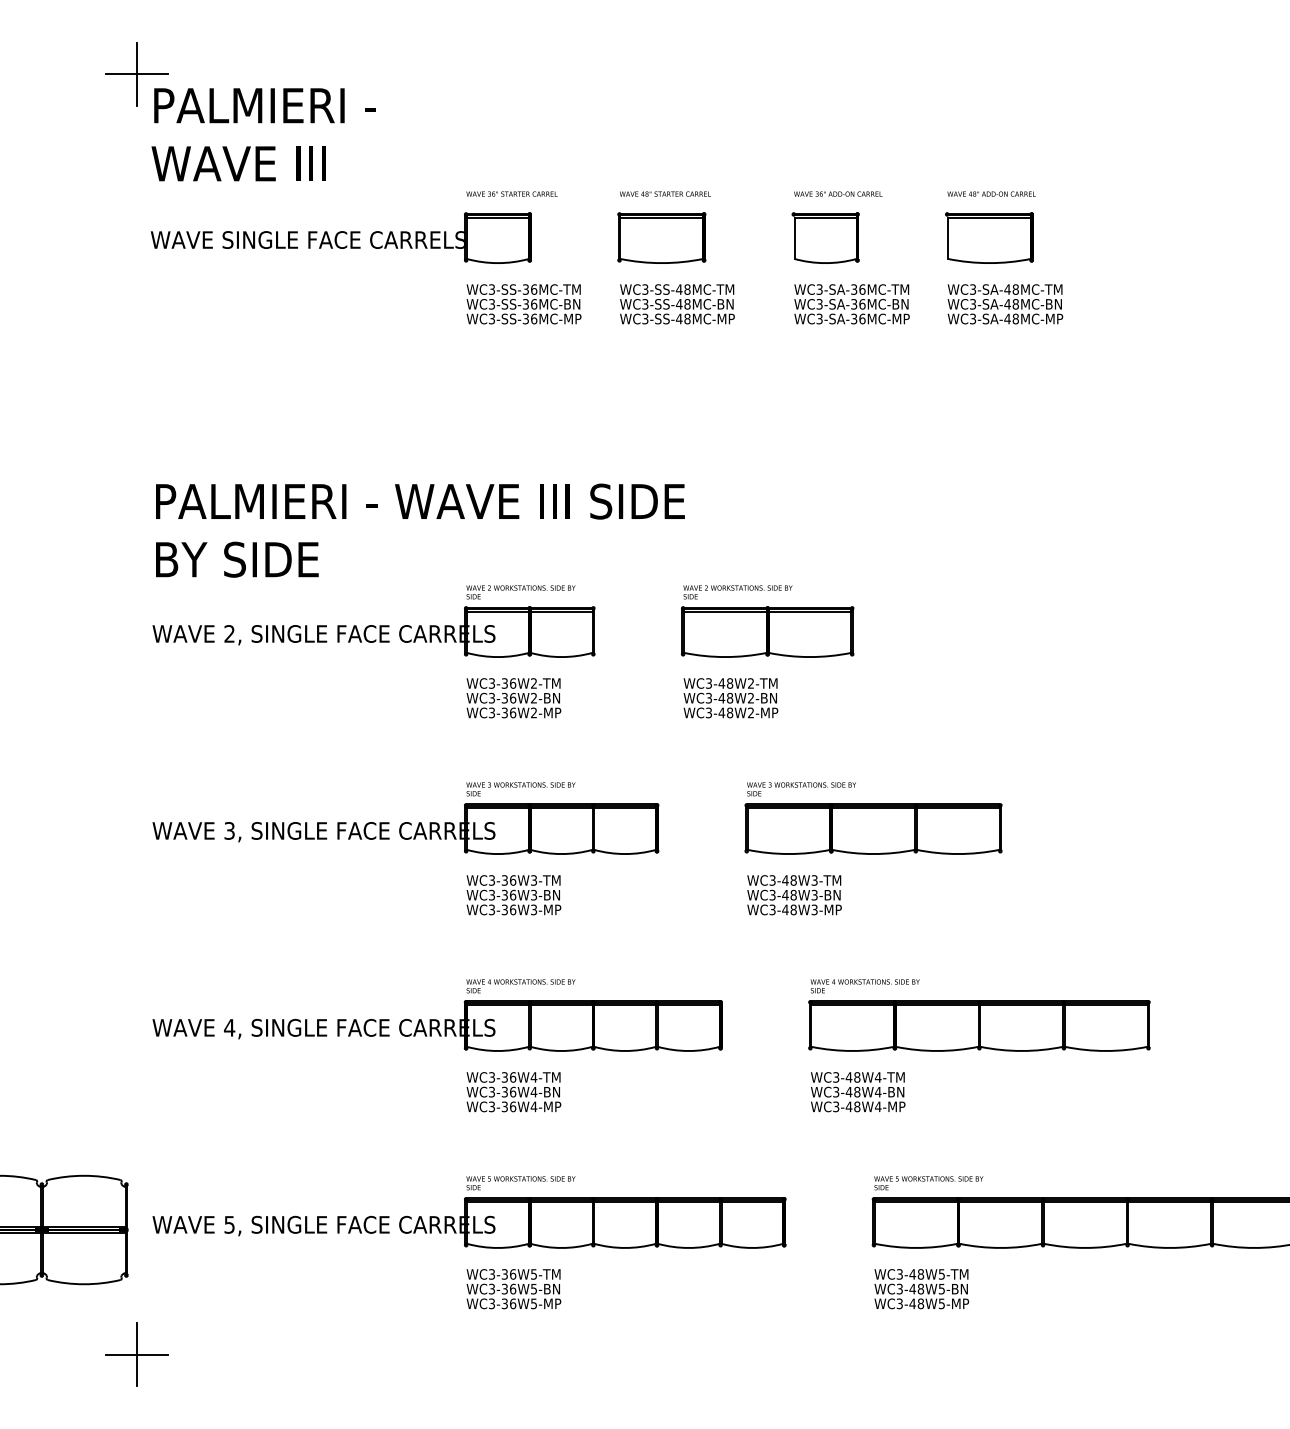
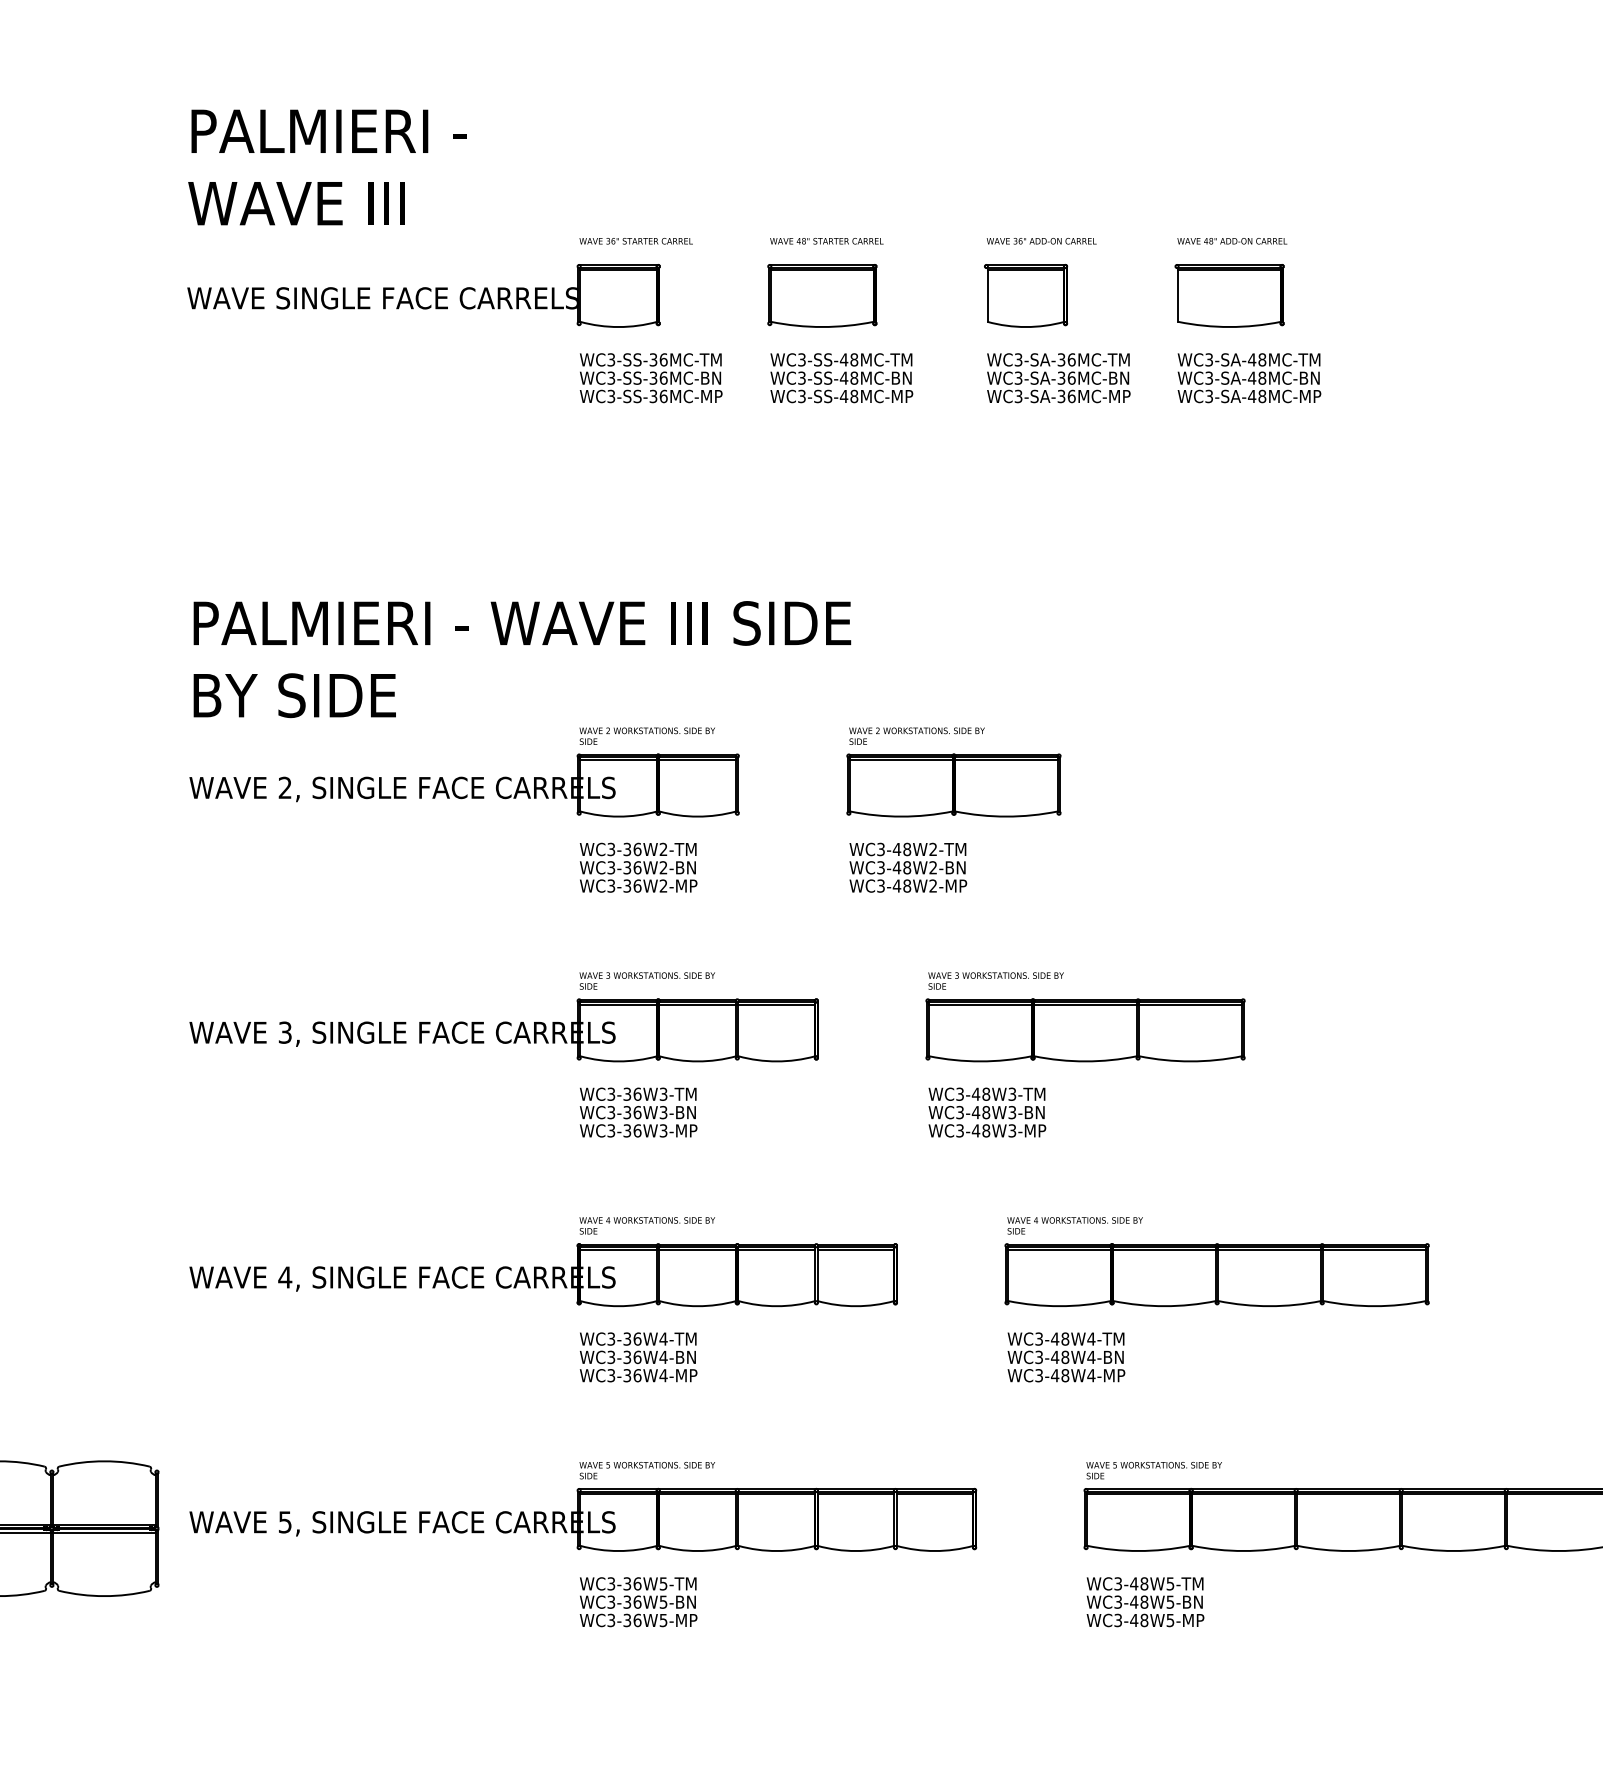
part: (136, 73) -> (169, 91), removed
part: (136, 1354) -> (169, 1683), removed

